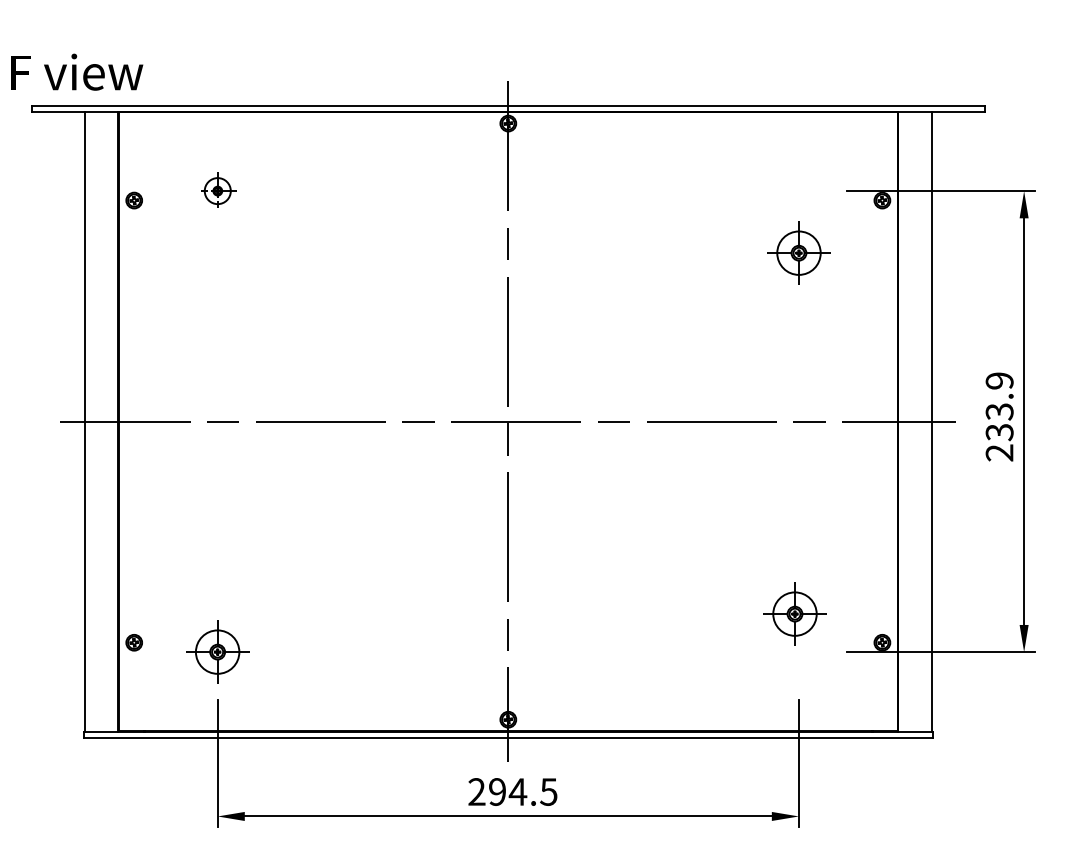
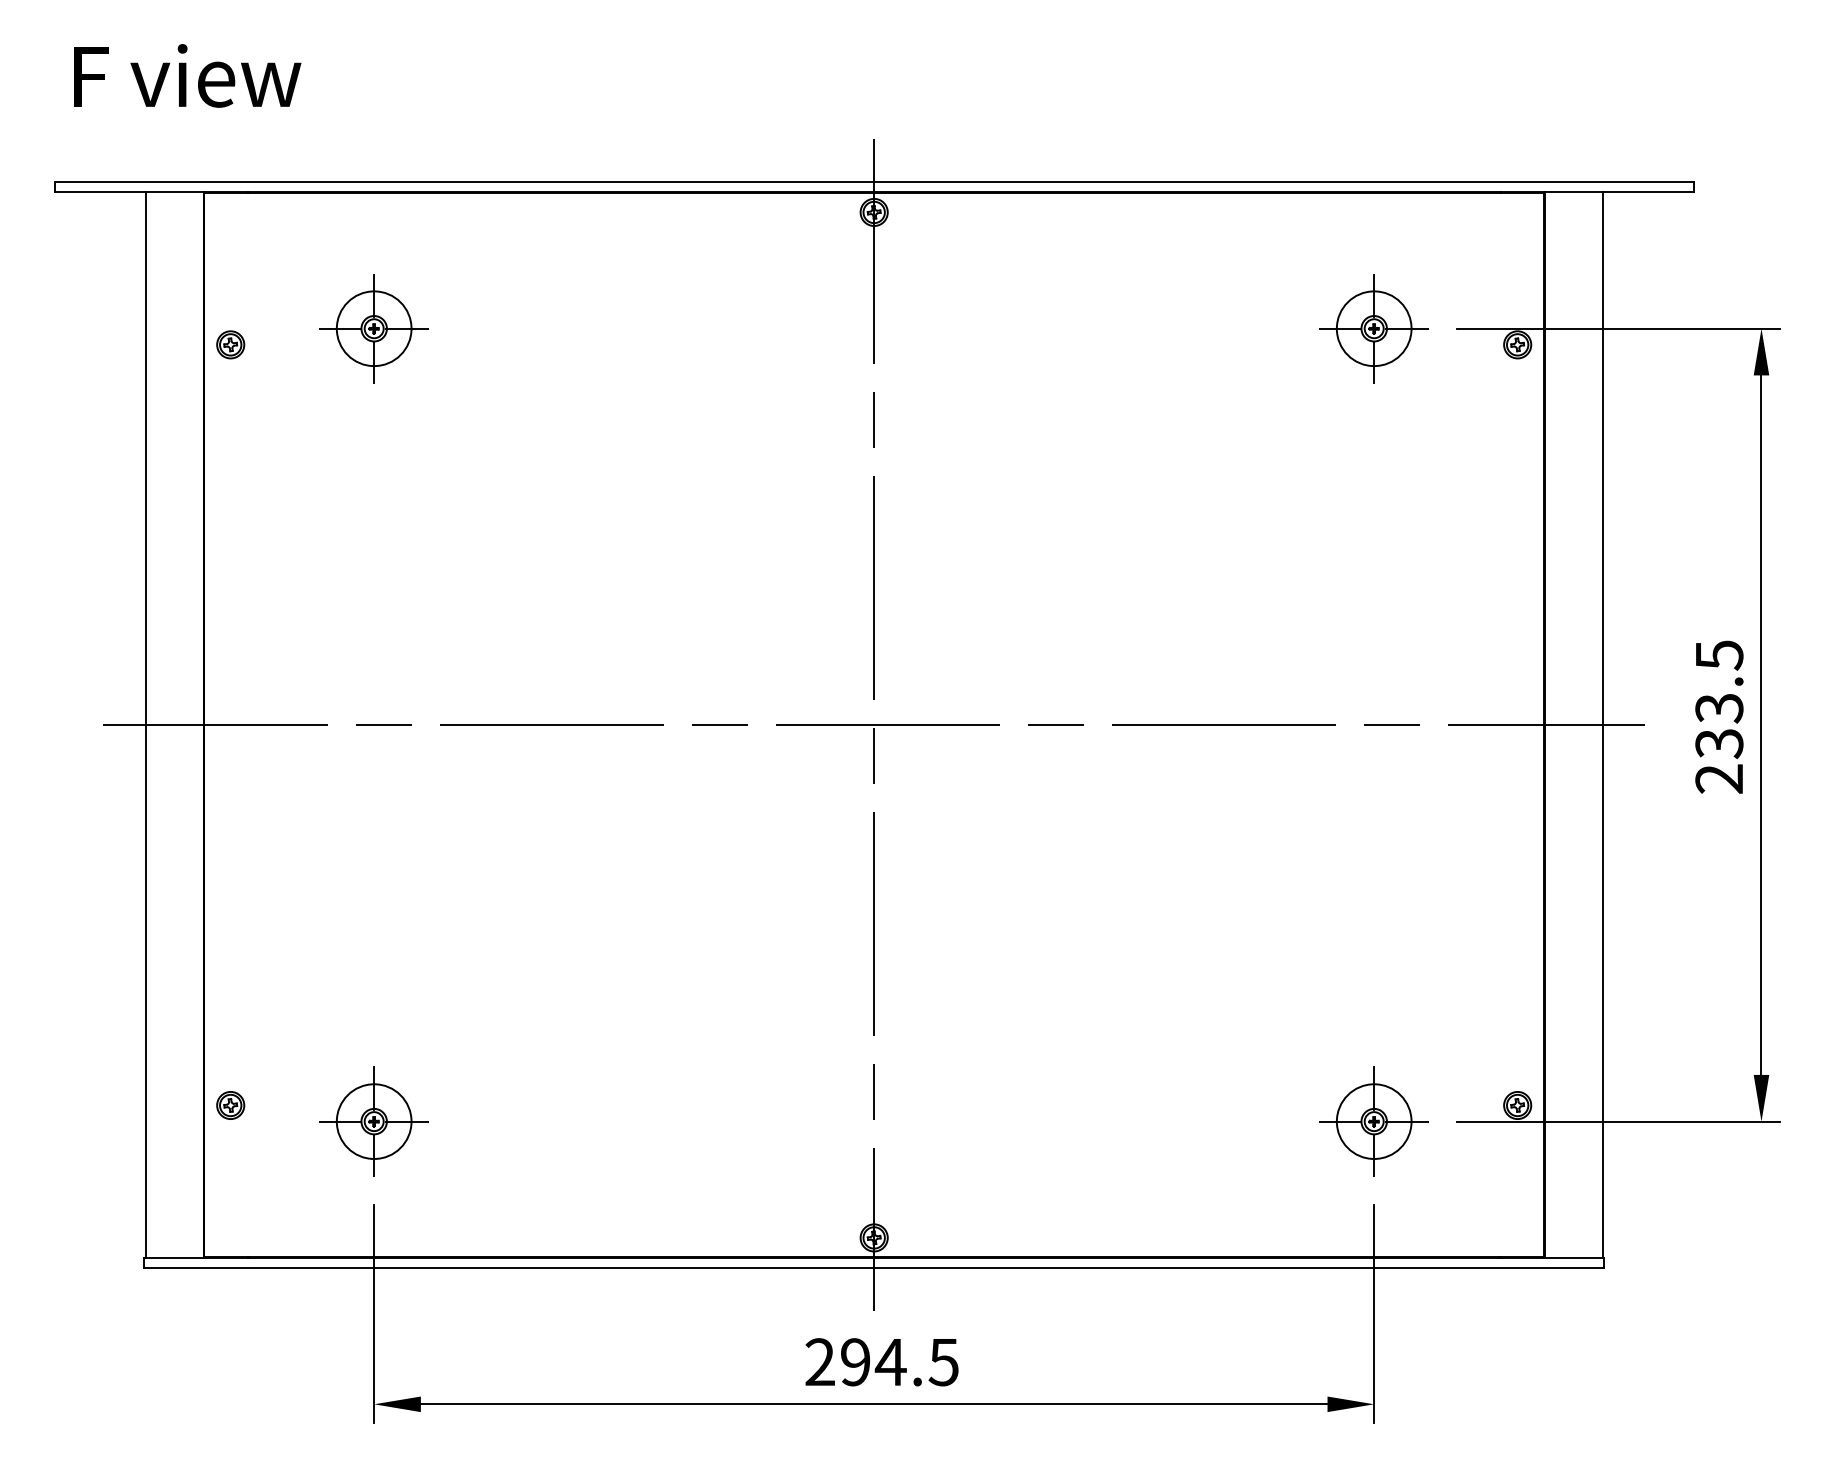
text: (77, 71) -> (188, 74), moved
part: (217, 190) -> (373, 327), size x1.67
part: (798, 252) -> (1373, 327), moved
text: (999, 380) -> (1719, 654), 233.9 -> 233.5
part: (794, 613) -> (1373, 1120), moved

